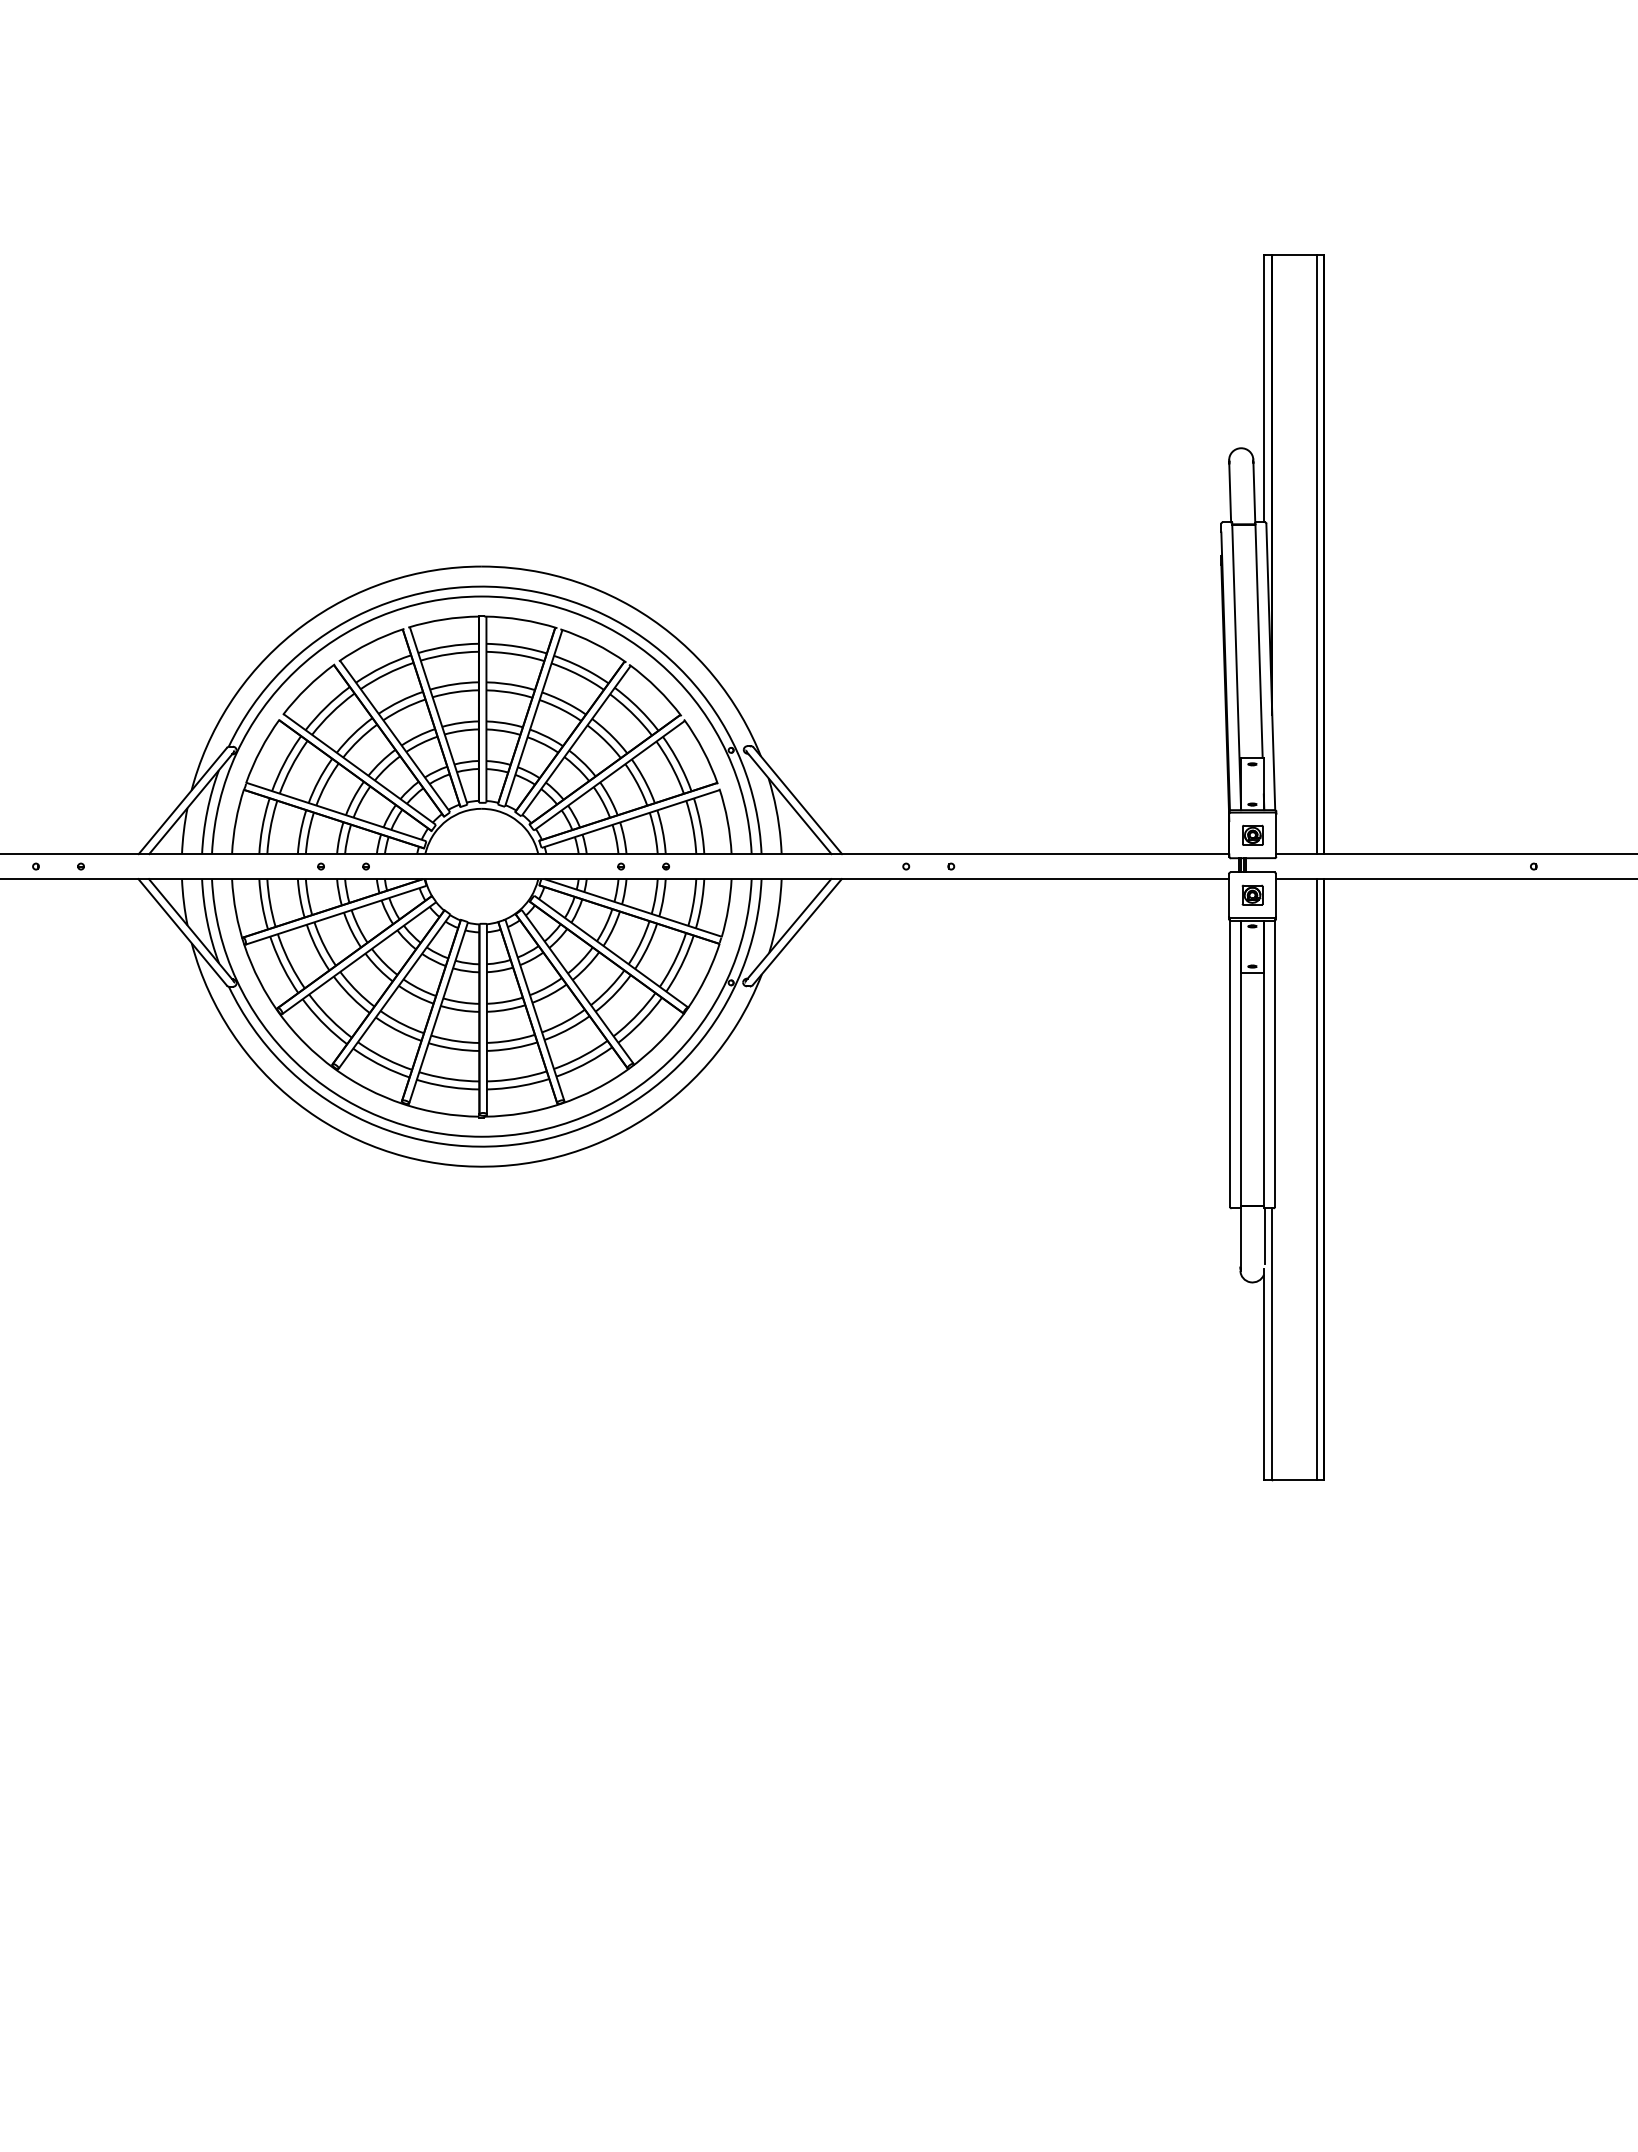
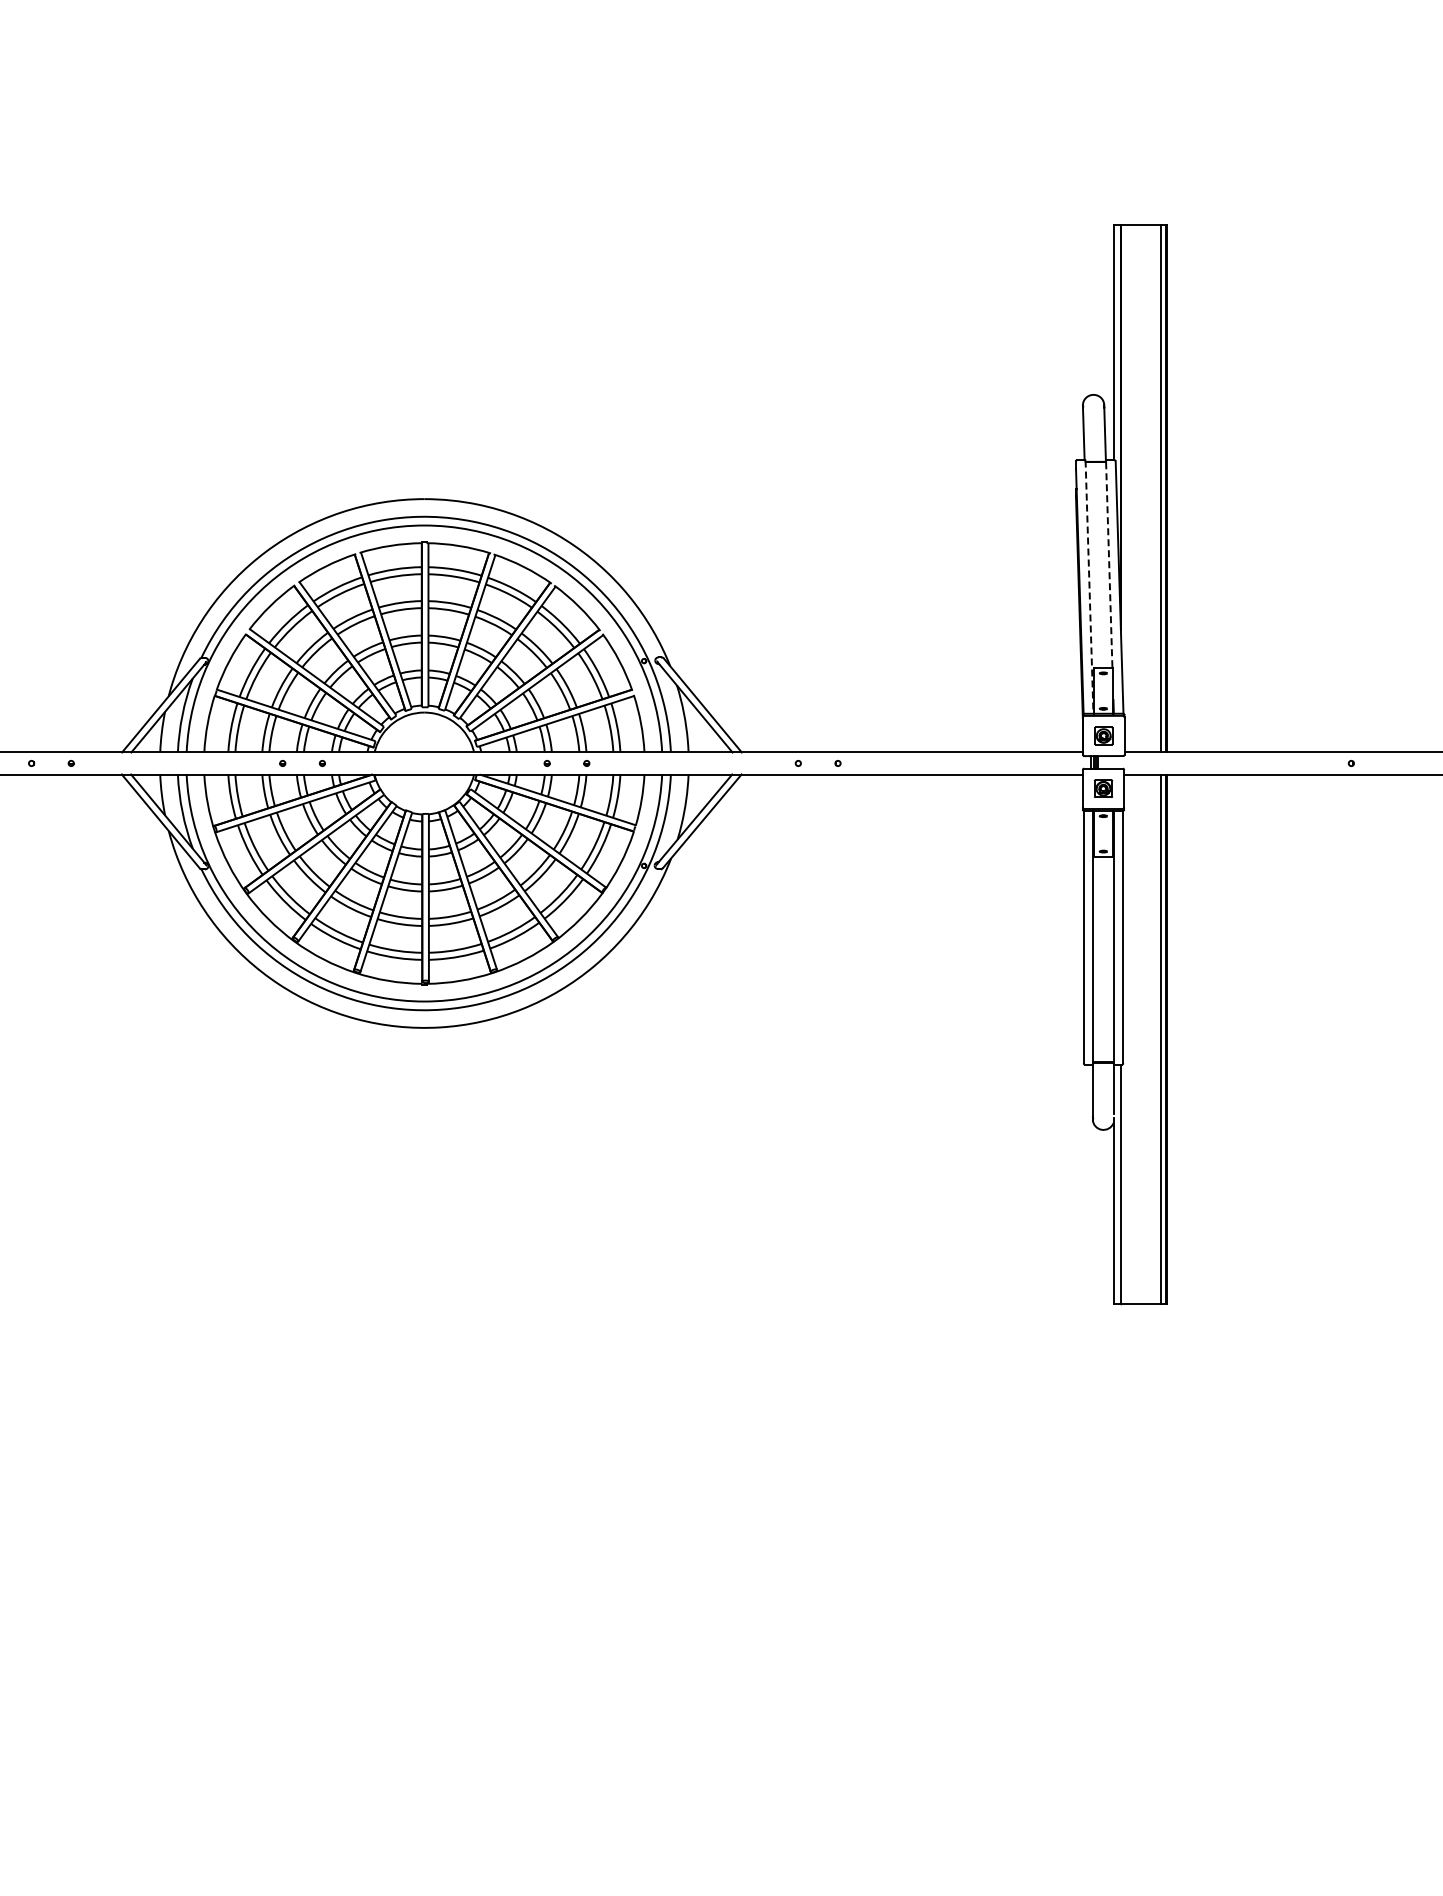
line: (1259, 640) -> (1109, 564), solid -> dashed
line: (1236, 666) -> (1089, 587), solid -> dashed

